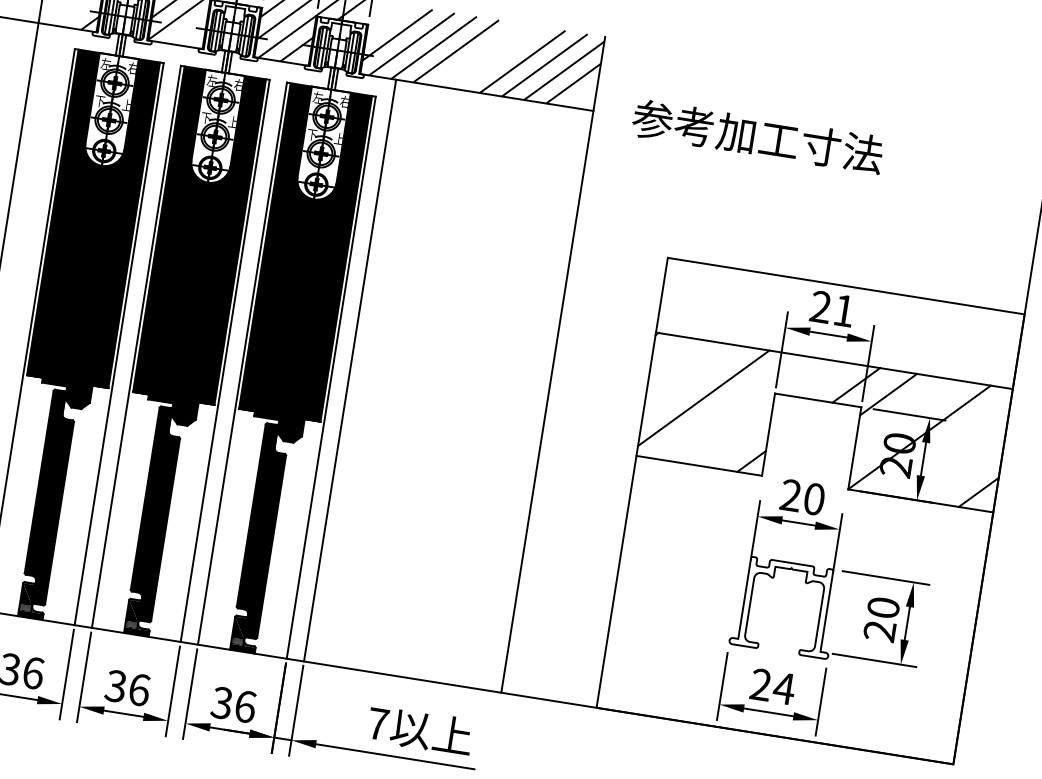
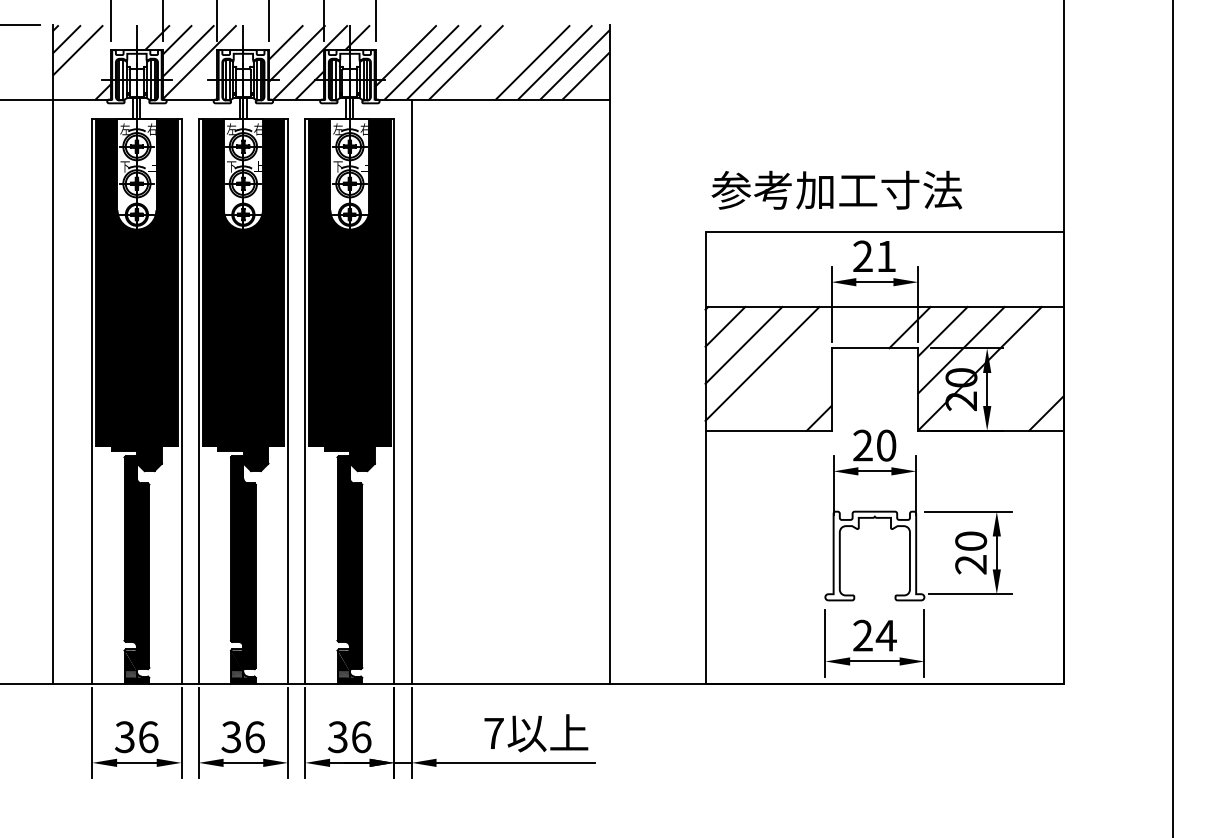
text: (757, 135) -> (836, 189), moved
line: (672, 355) -> (725, 326), added
line: (687, 375) -> (743, 344), added
line: (904, 415) -> (961, 349), added

